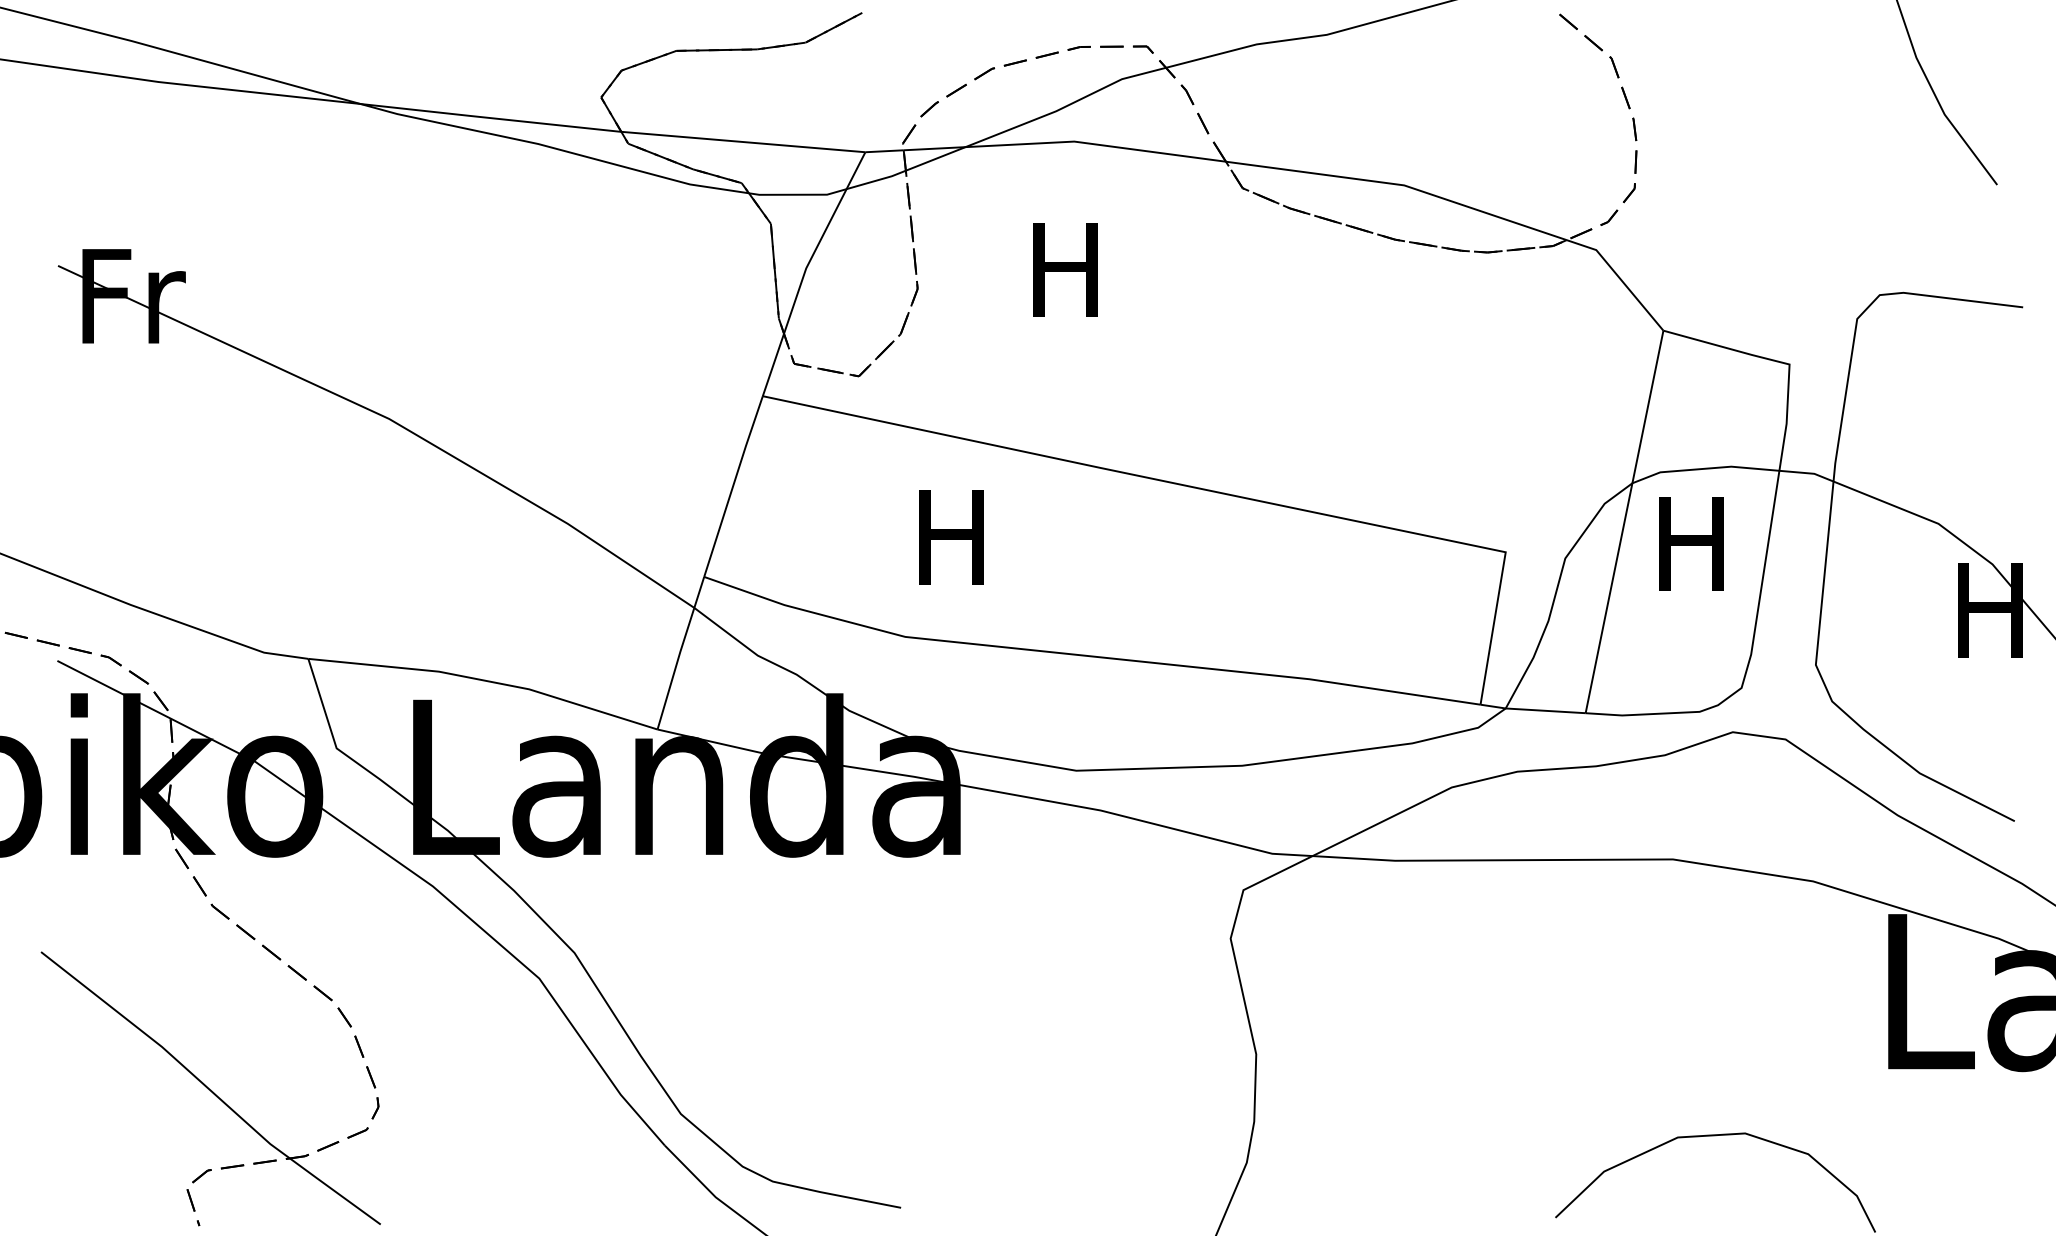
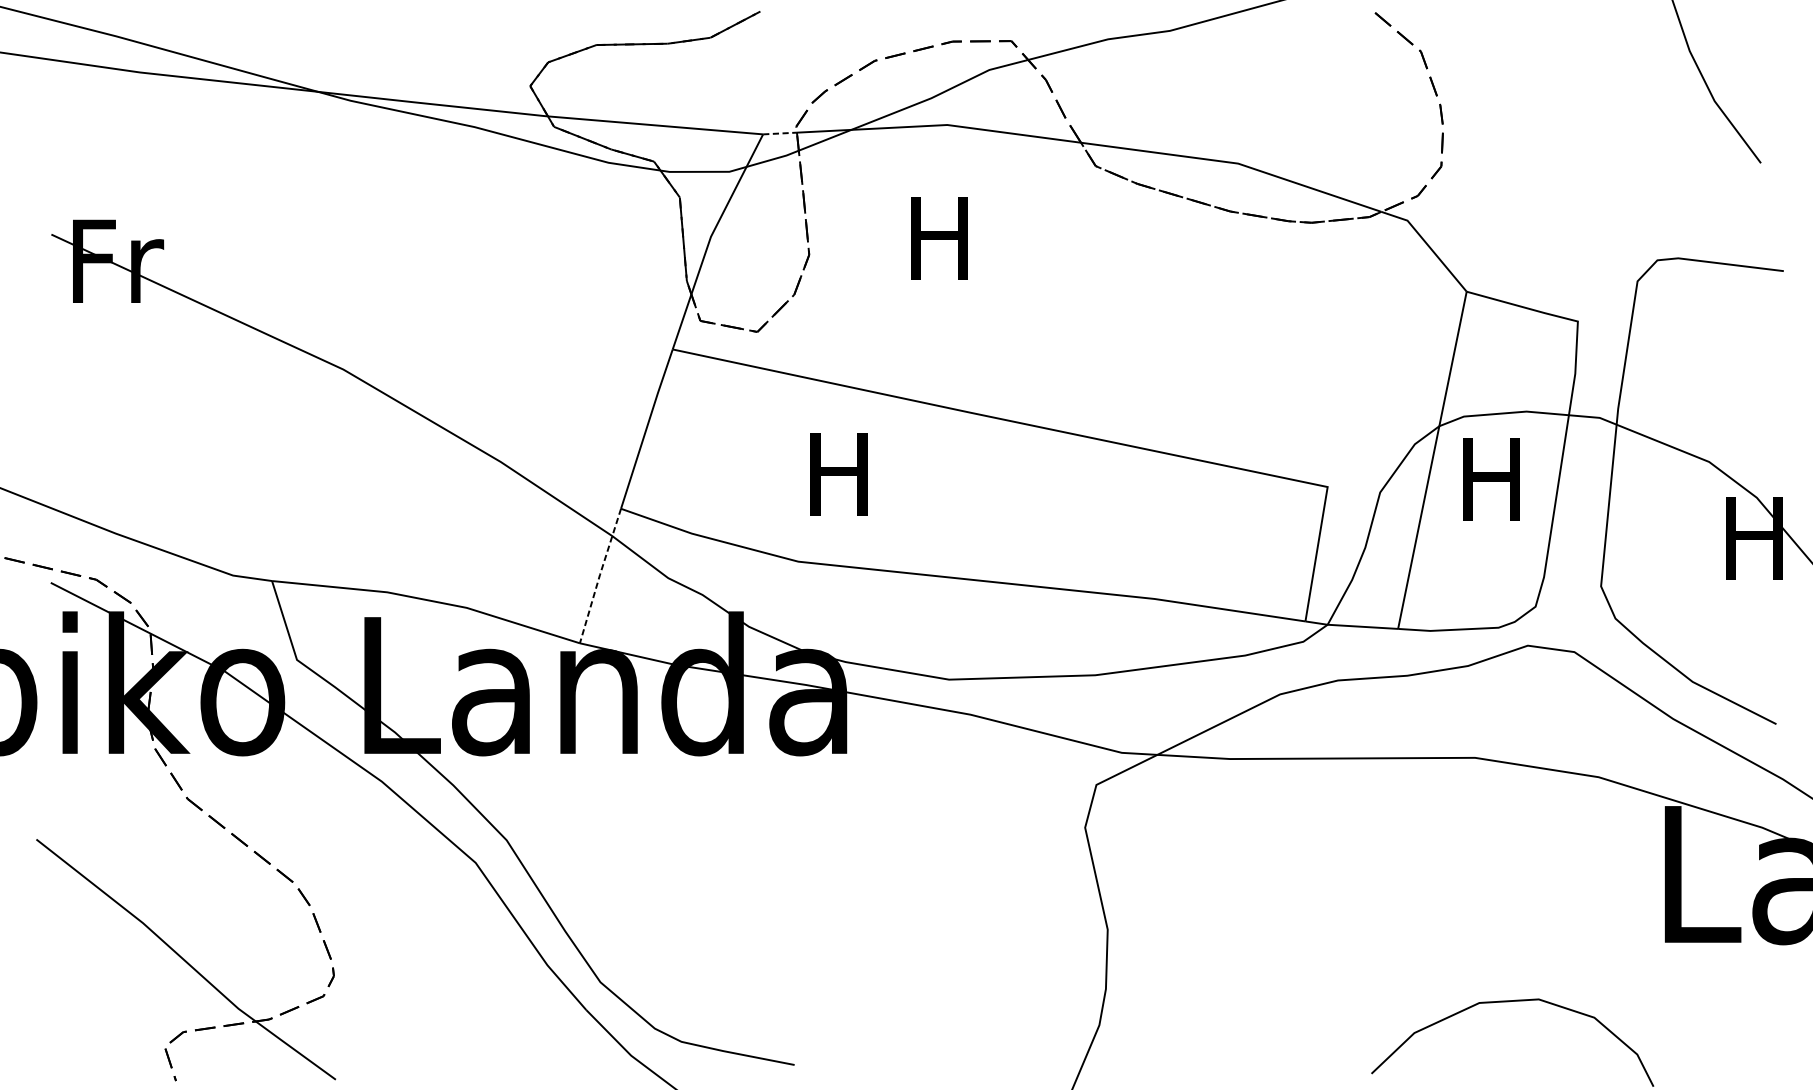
line: (885, 151) -> (780, 133), solid -> dashed
line: (680, 652) -> (600, 575), solid -> dashed

